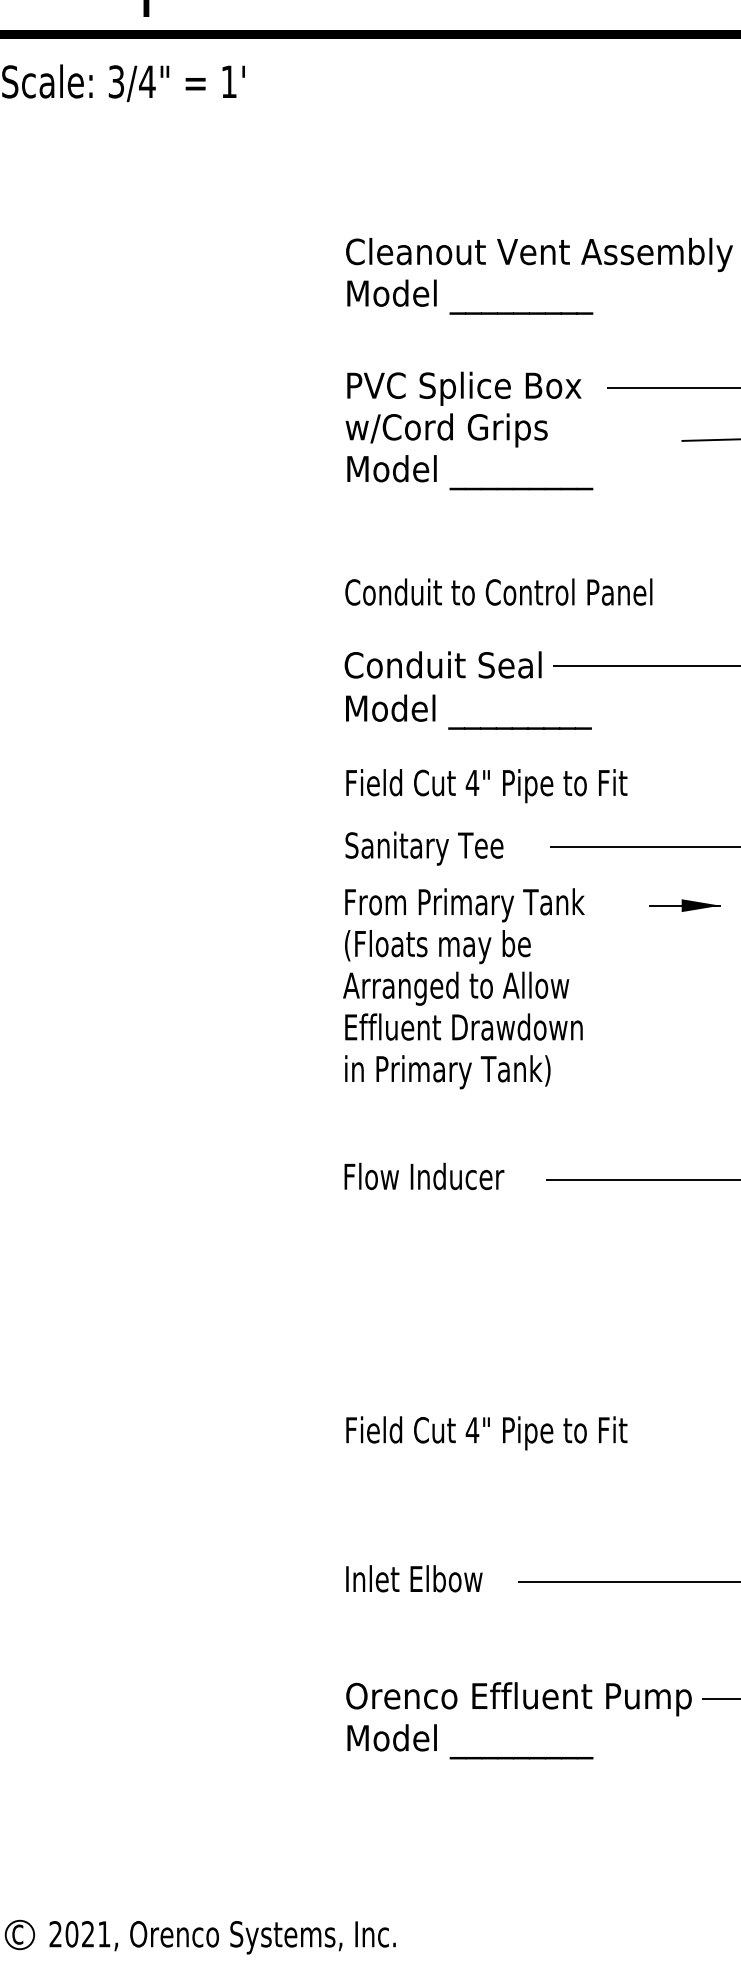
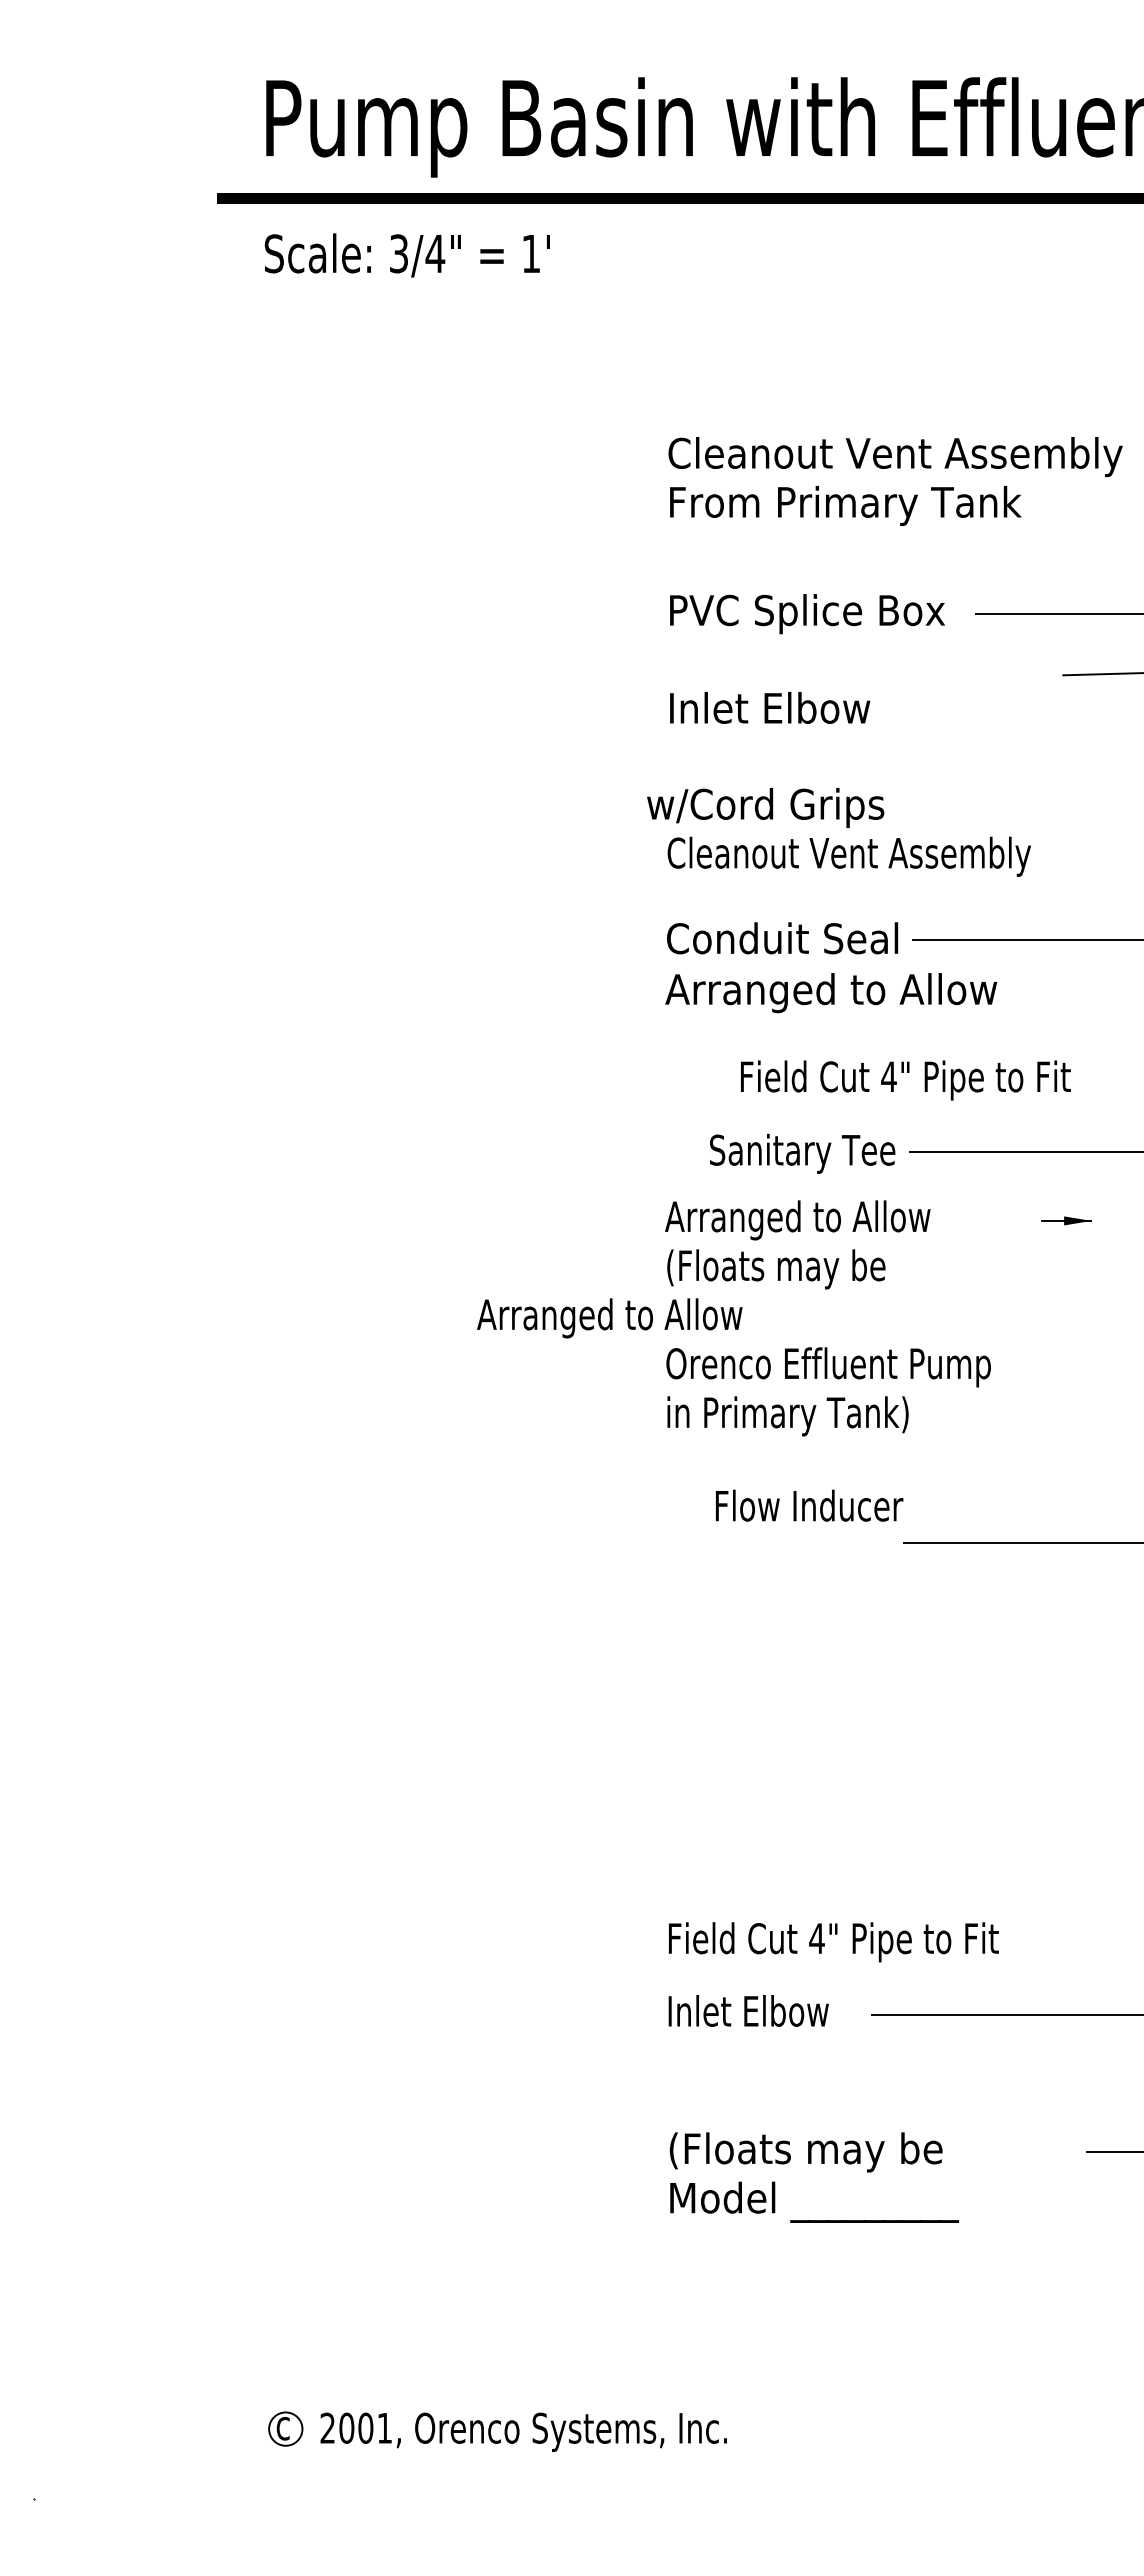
text: (498, 297) -> (847, 506), Model _________ -> From Primary Tank
text: (446, 430) -> (765, 807), moved
text: (471, 472) -> (815, 712), Model _________ -> Inlet Elbow
text: (508, 595) -> (859, 856), Conduit to Control Panel -> Cleanout Vent Assembly
text: (484, 711) -> (831, 993), Model _________ -> Arranged to Allow
text: (486, 786) -> (905, 1080), moved
text: (424, 848) -> (802, 1153), moved
text: (463, 905) -> (806, 1220), From Primary Tank -> Arranged to Allow
part: (685, 905) -> (1066, 1220), size x0.6
text: (455, 988) -> (609, 1318), moved
text: (482, 1030) -> (828, 1367), Effluent Drawdown -> Orenco Effluent Pump
text: (424, 1176) -> (809, 1505), moved
text: (486, 1433) -> (833, 1942), moved
text: (518, 1699) -> (871, 2152), Orenco Effluent Pump -> (Floats may be
text: (87, 1933) -> (365, 2427), 2021, -> 2001,

